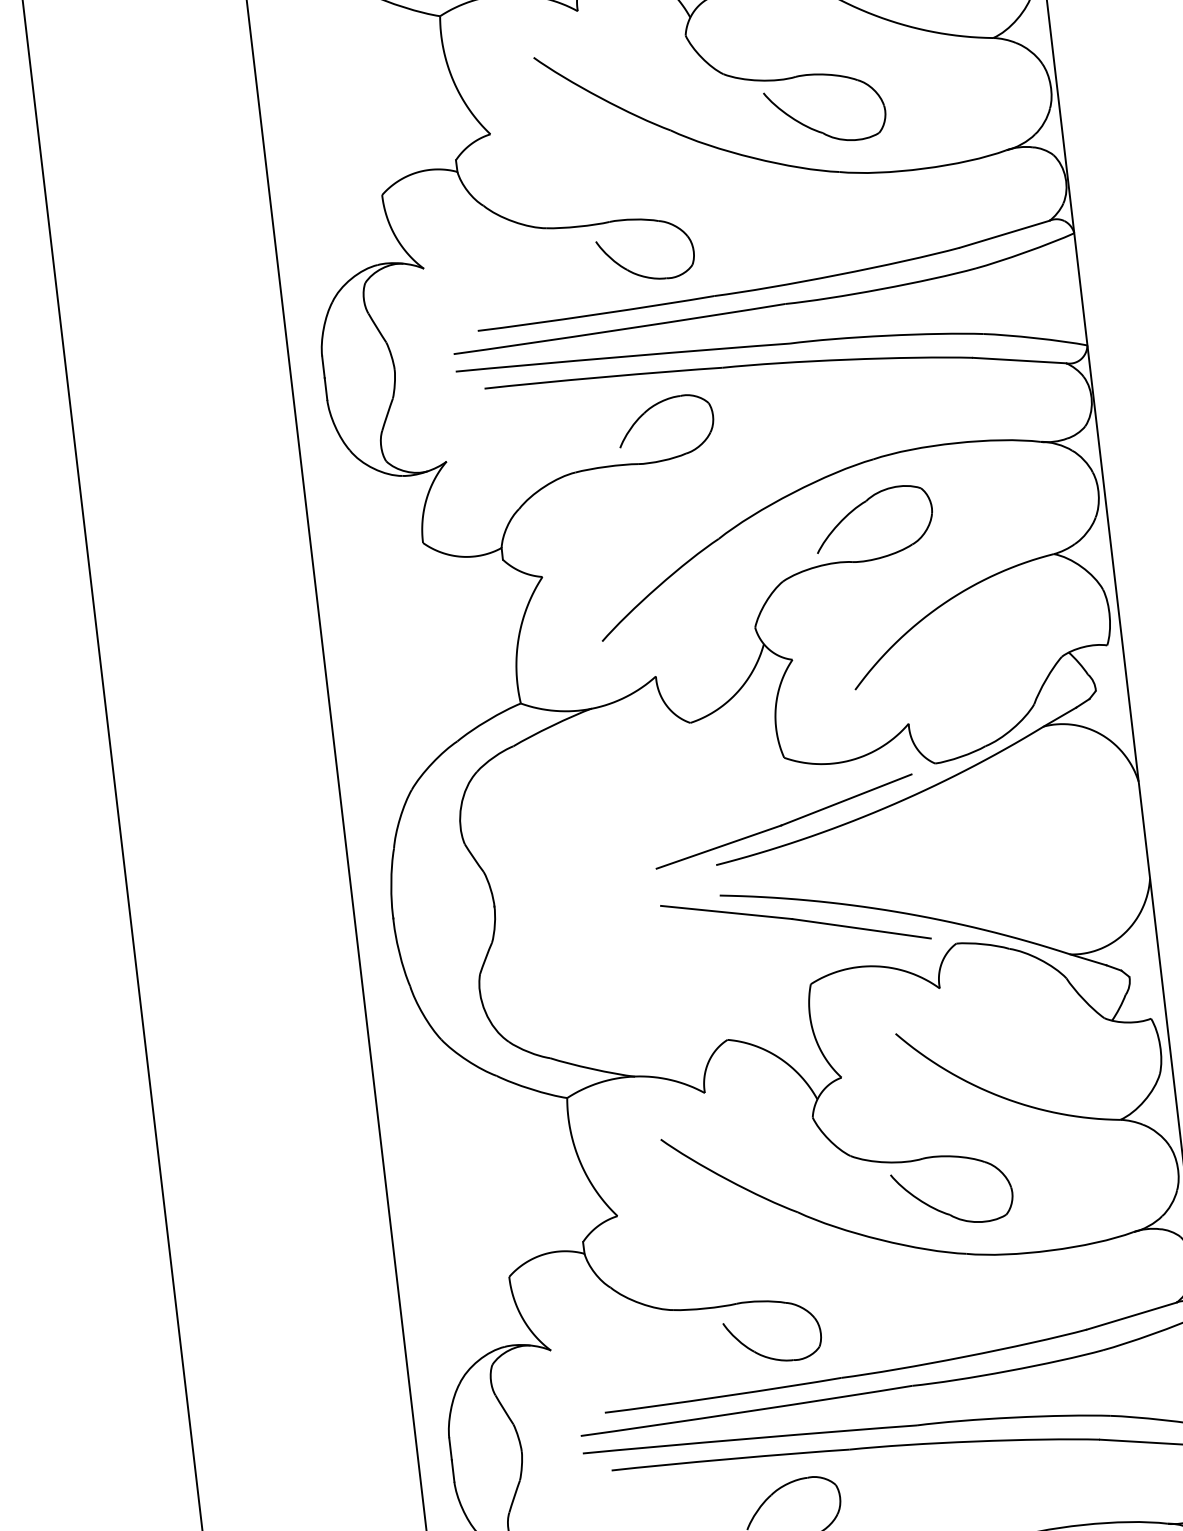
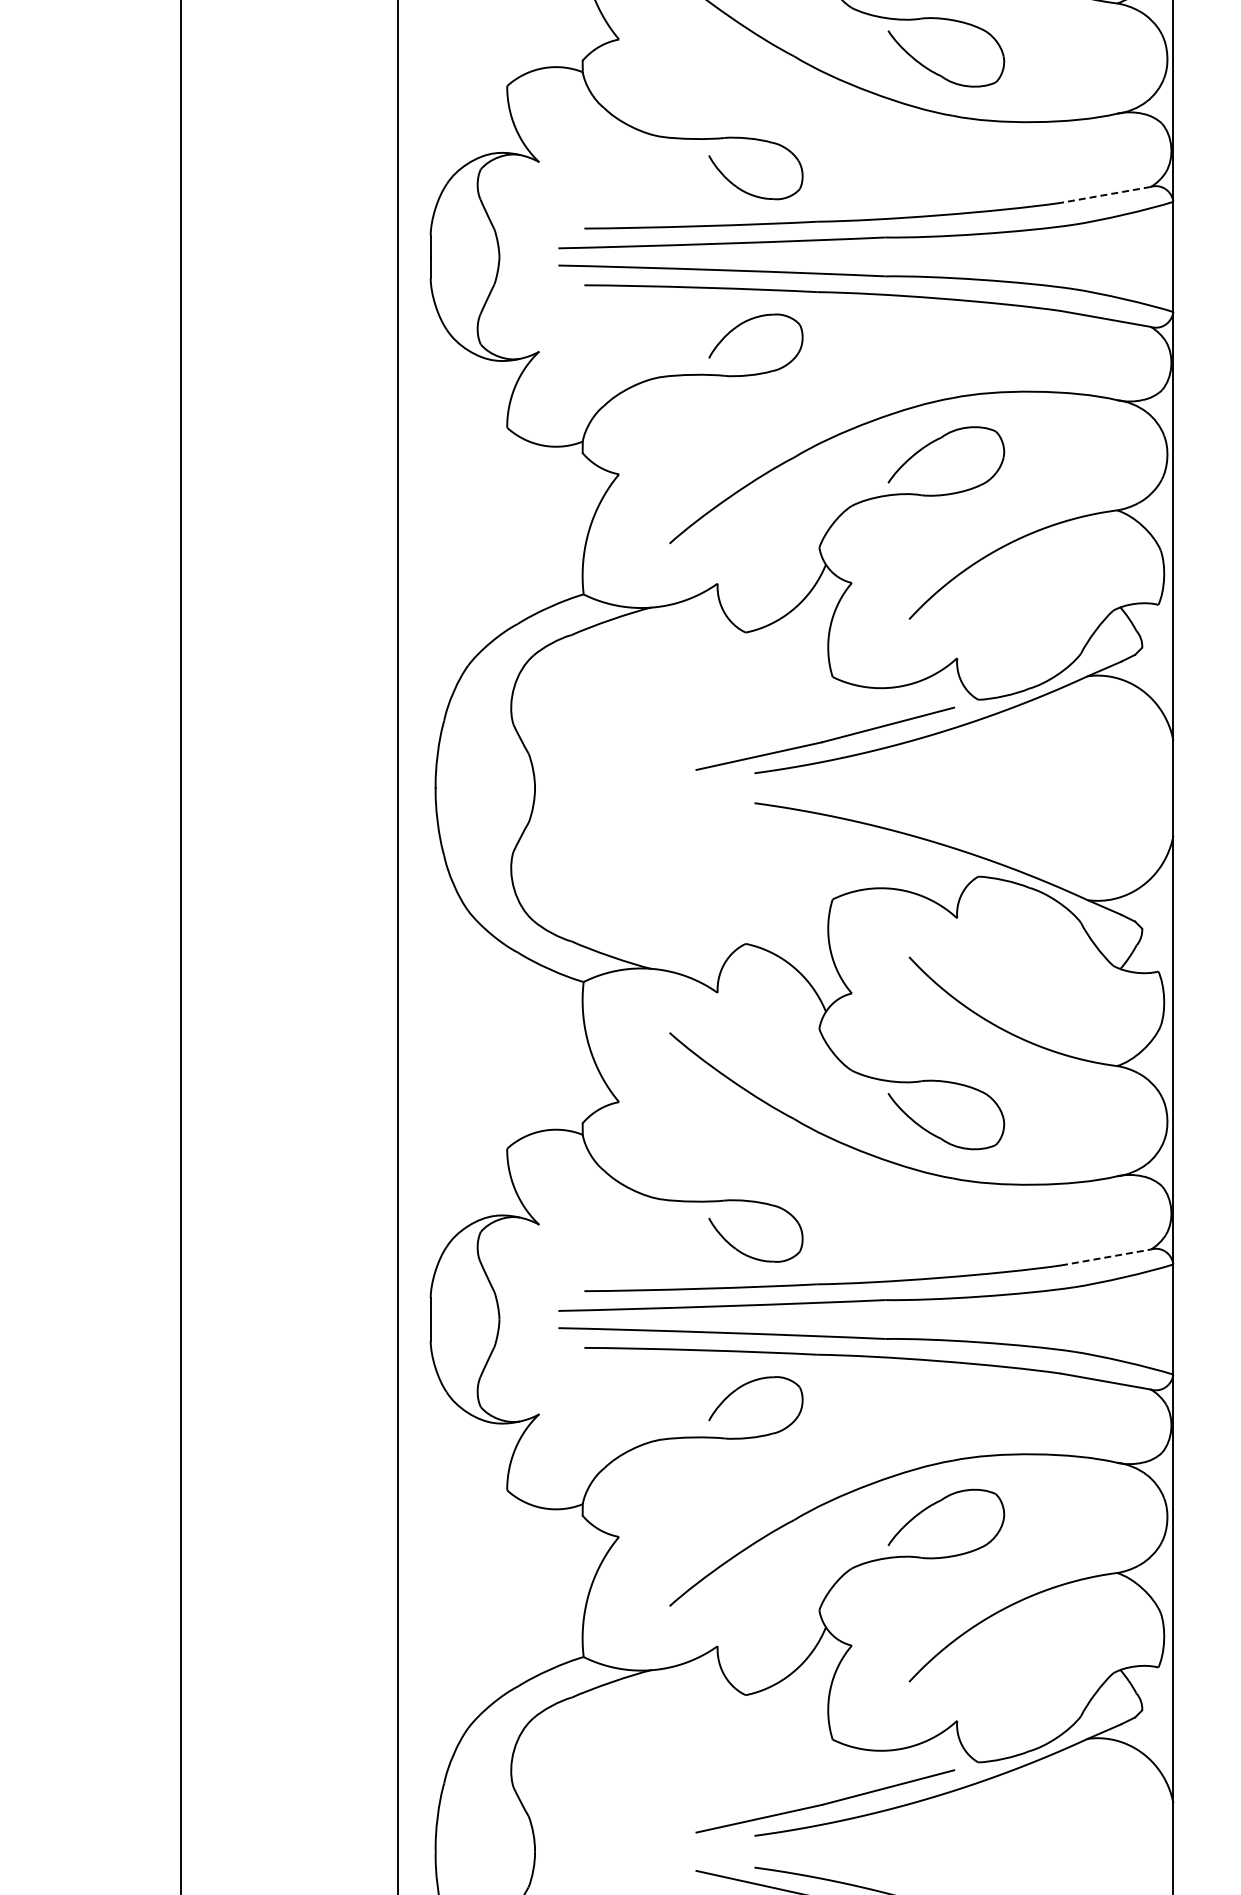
line: (1004, 233) -> (1105, 194), solid -> dashed
part: (796, 922) -> (825, 837), removed
line: (1131, 1316) -> (1105, 1257), solid -> dashed

